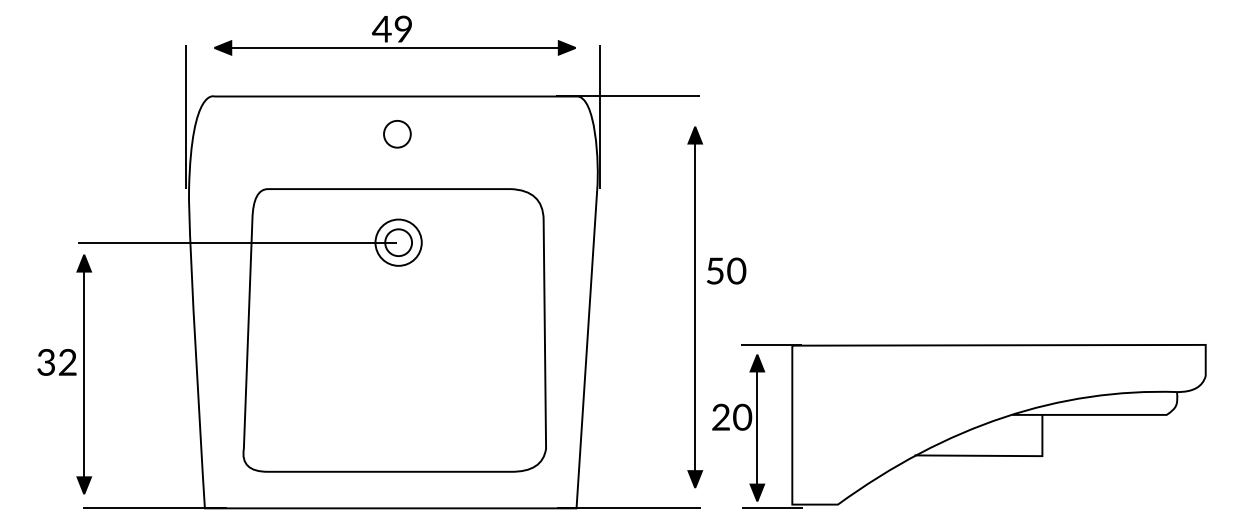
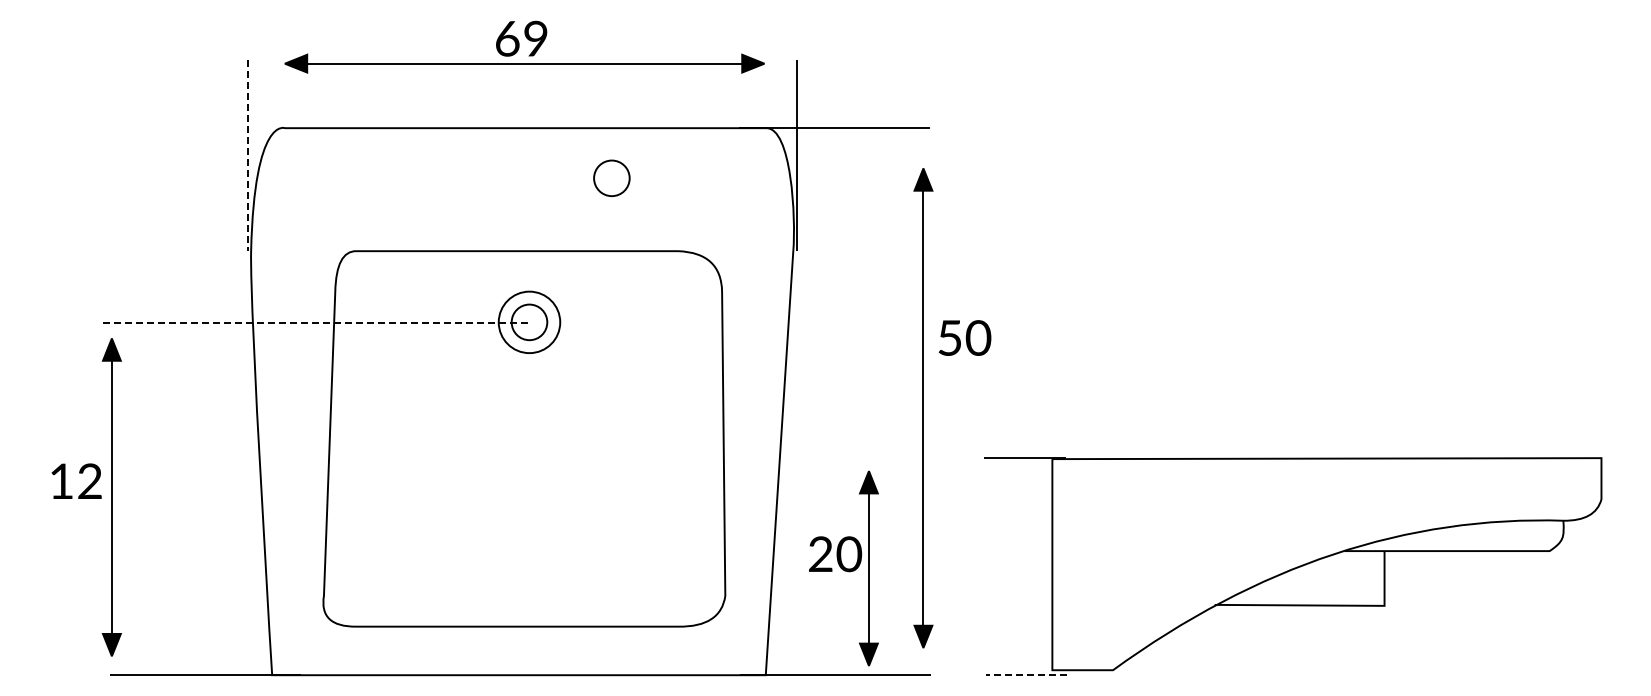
text: (382, 28) -> (507, 38), 49 -> 69
line: (186, 117) -> (247, 155), solid -> dashed
part: (397, 133) -> (611, 177), moved
line: (237, 243) -> (315, 323), solid -> dashed
text: (726, 270) -> (964, 337), moved
text: (46, 362) -> (61, 481), 32 -> 12
part: (738, 428) -> (843, 568), moved
line: (772, 508) -> (1026, 675), solid -> dashed

